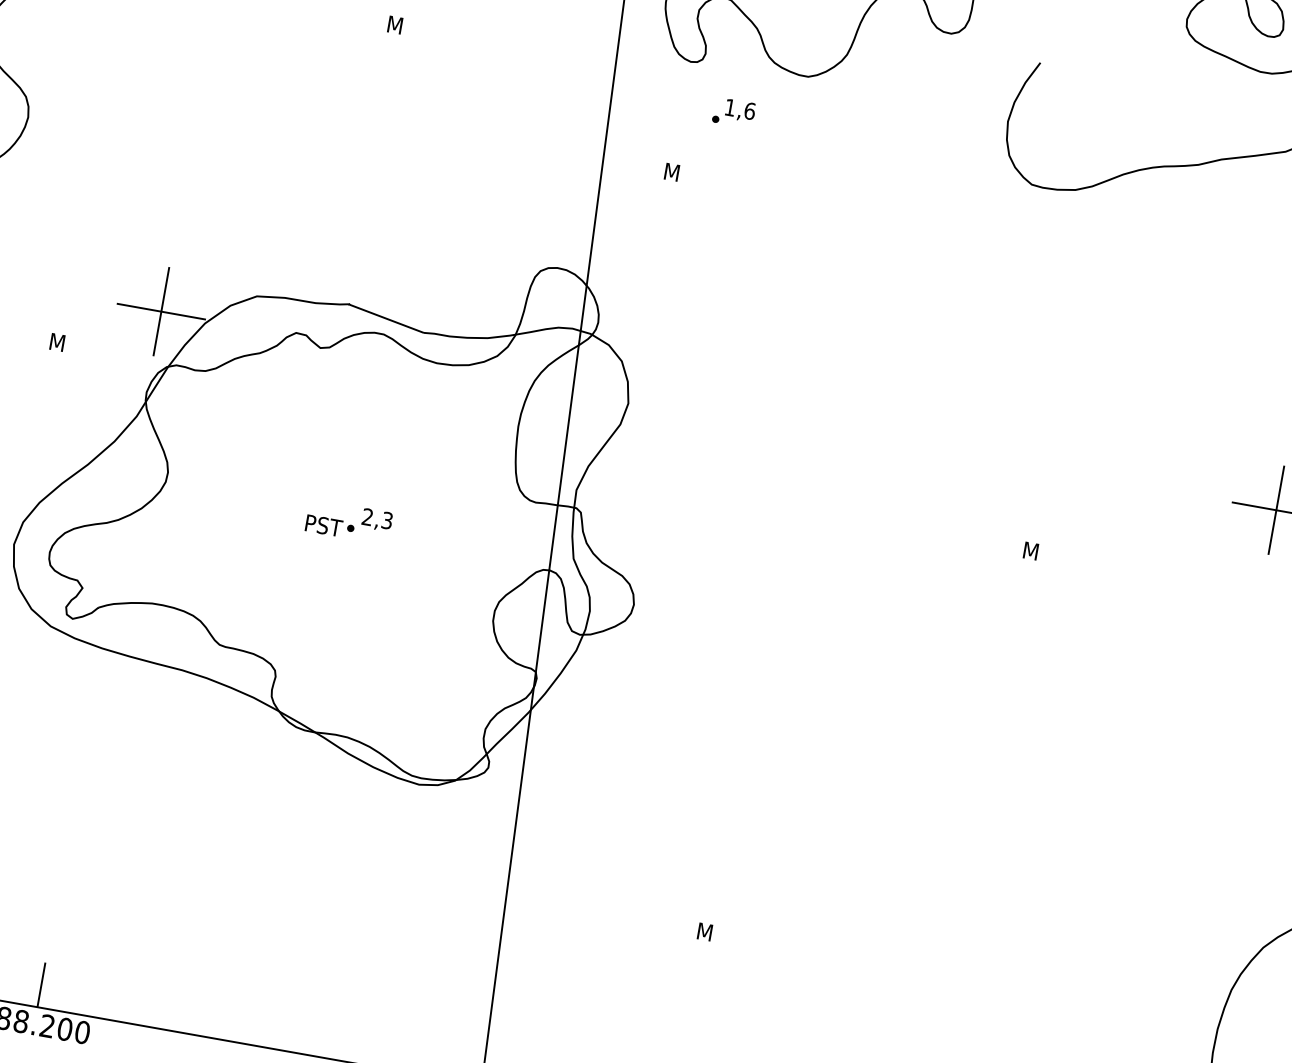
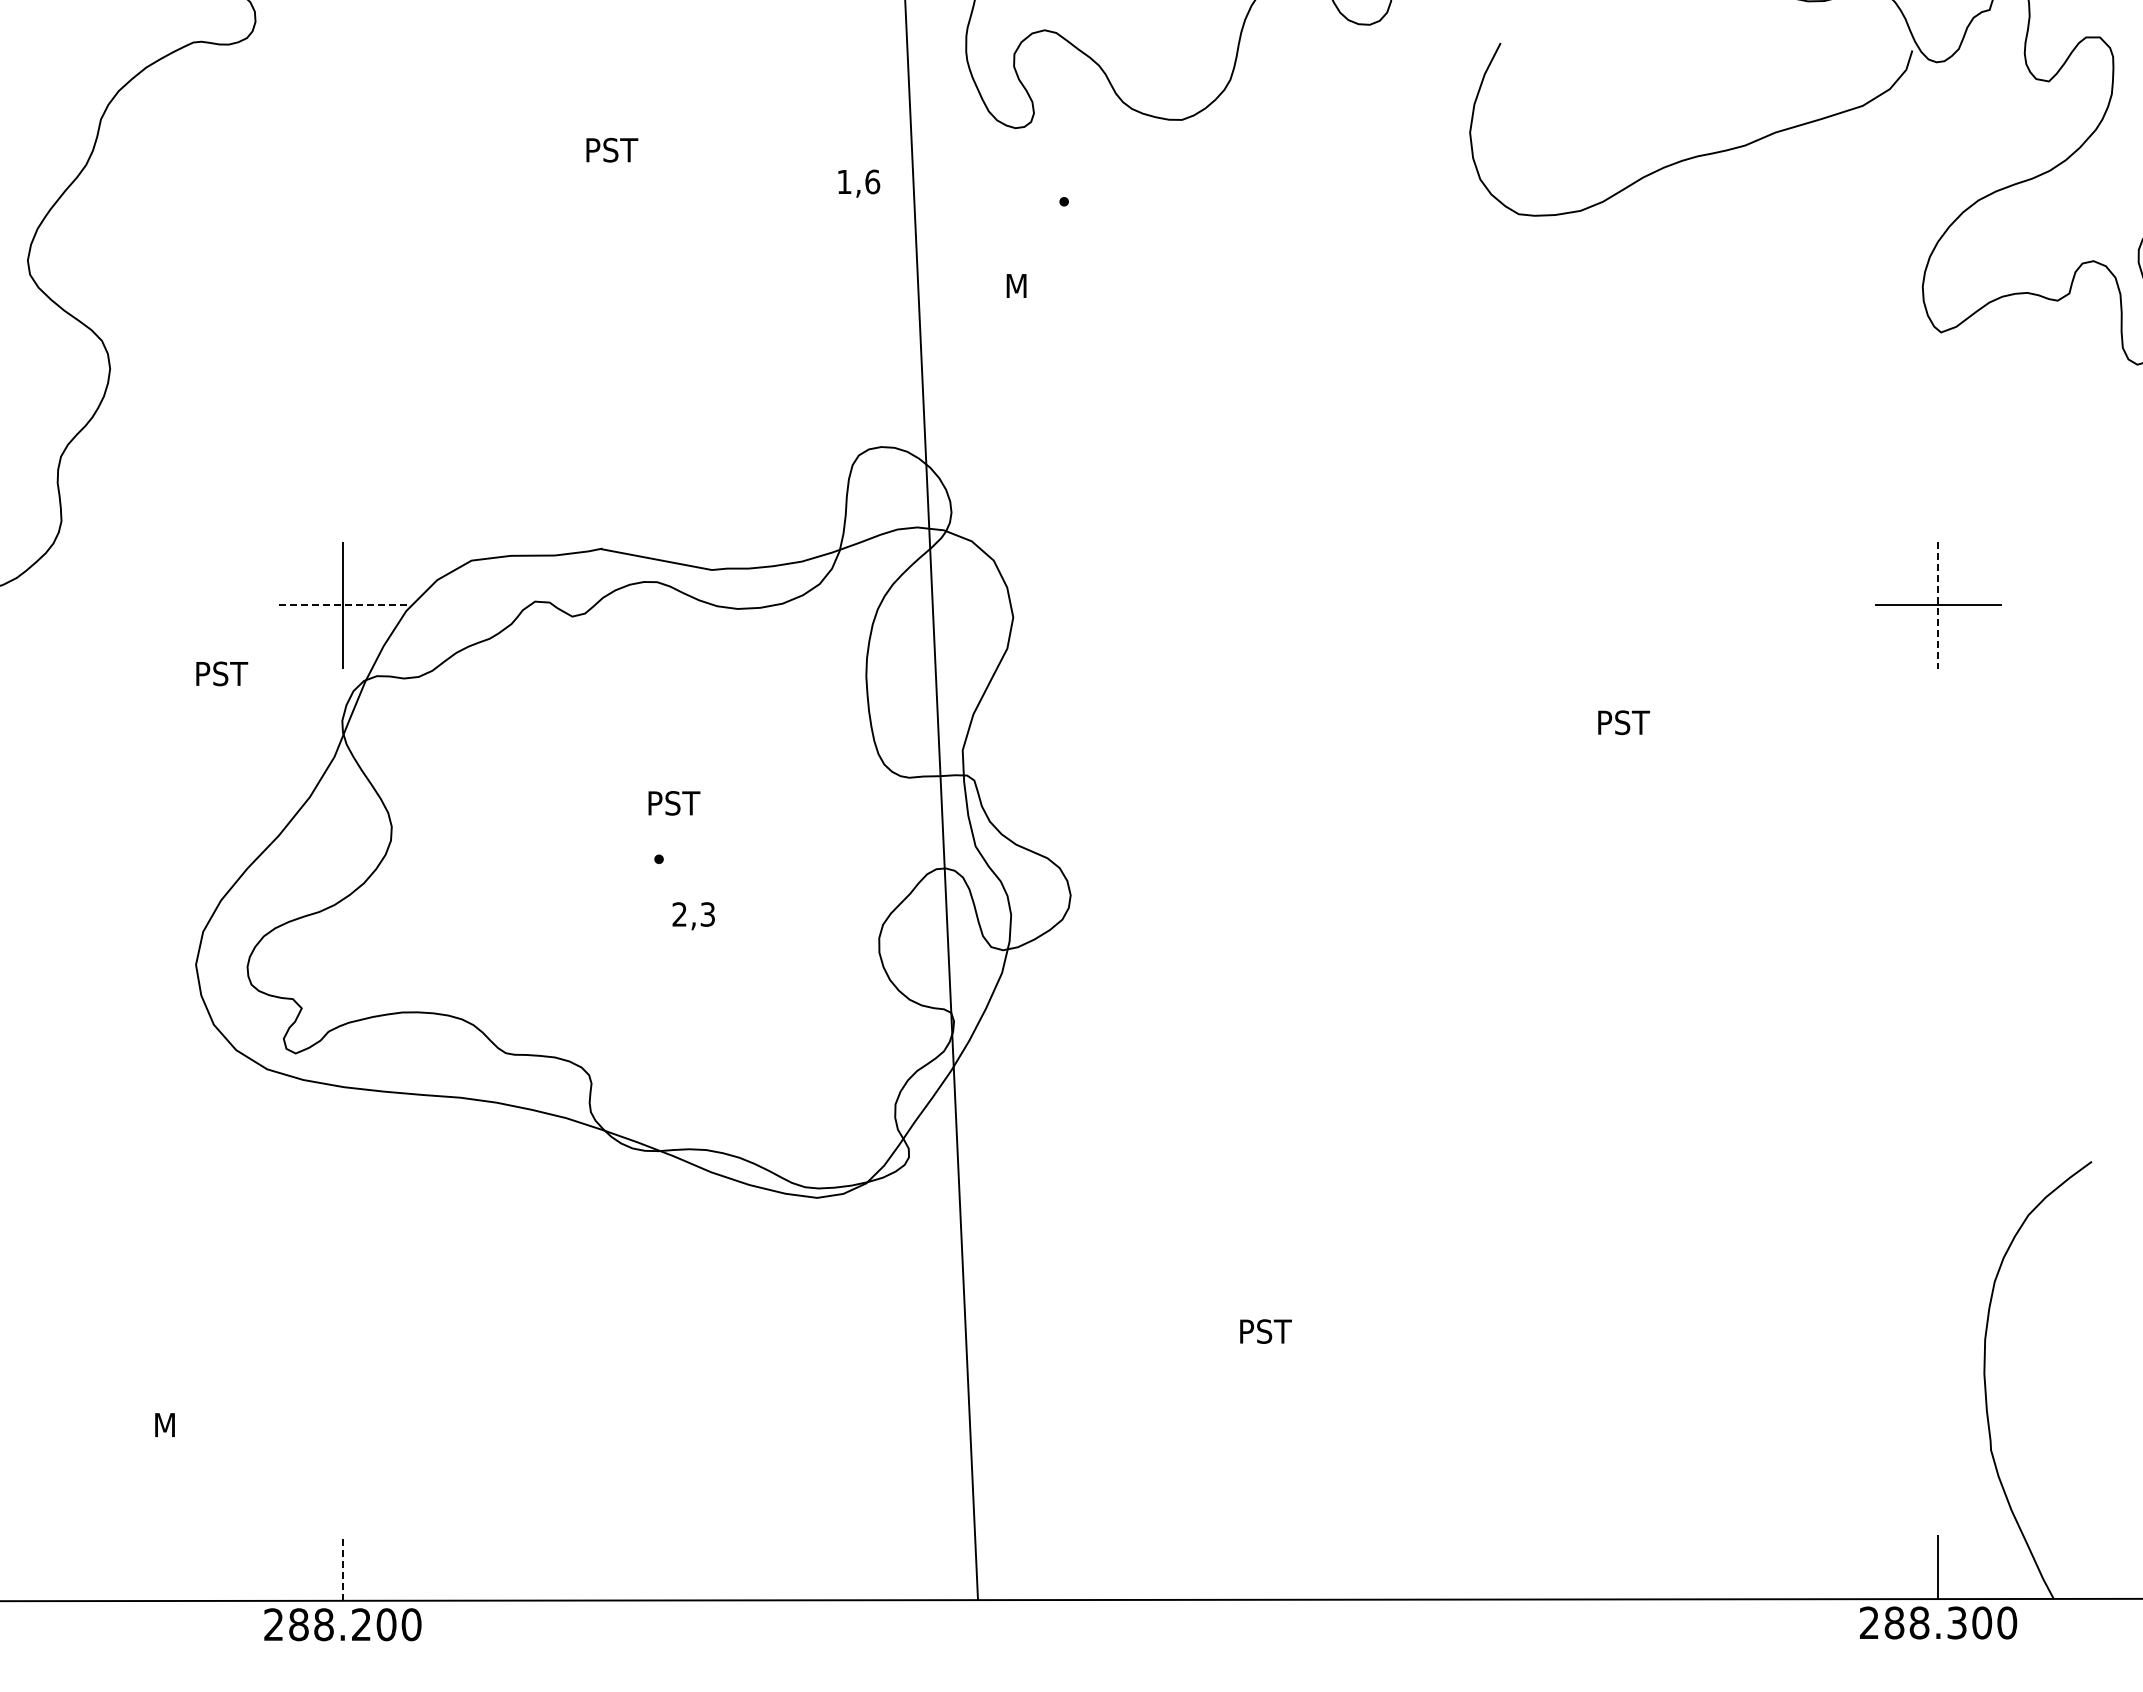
text: (407, 26) -> (613, 149), M -> PST
text: (740, 110) -> (859, 183), moved
line: (161, 311) -> (342, 605), solid -> dashed
text: (69, 344) -> (223, 673), M -> PST
line: (1276, 510) -> (1938, 605), solid -> dashed
text: (377, 520) -> (693, 916), moved
text: (324, 525) -> (674, 803), moved
text: (1043, 553) -> (1625, 722), M -> PST
text: (717, 934) -> (1267, 1331), M -> PST
line: (41, 984) -> (342, 1568), solid -> dashed

